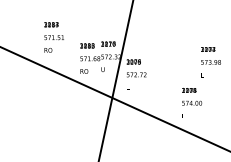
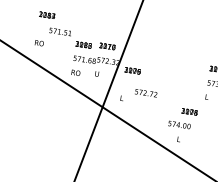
text: (53, 37) -> (59, 31), moved
text: (136, 74) -> (146, 92), moved
text: (192, 102) -> (180, 124), moved

